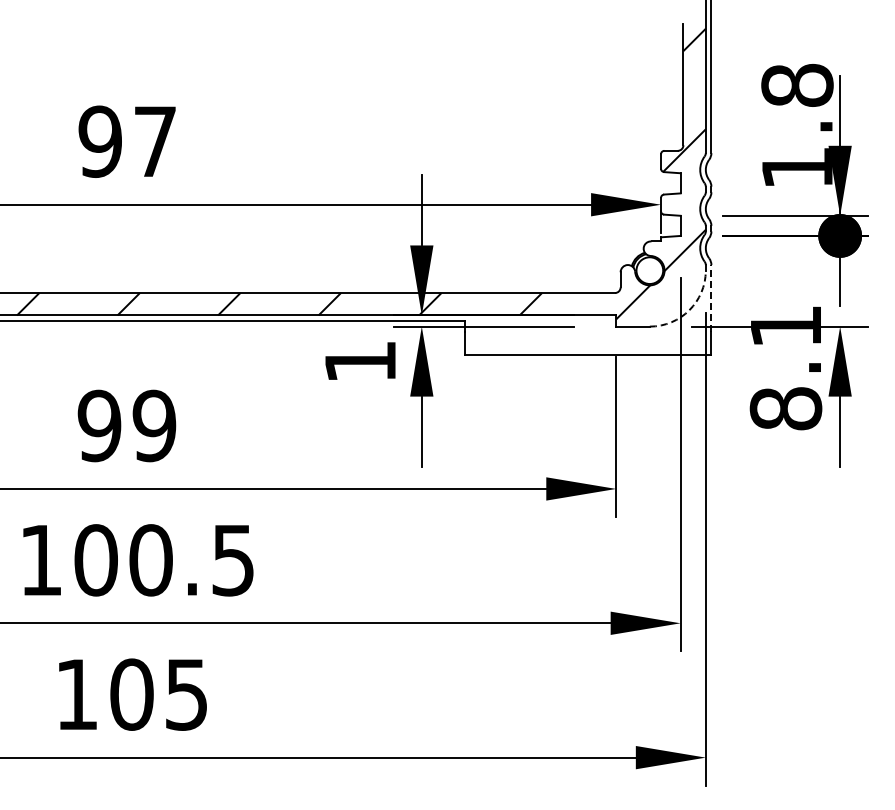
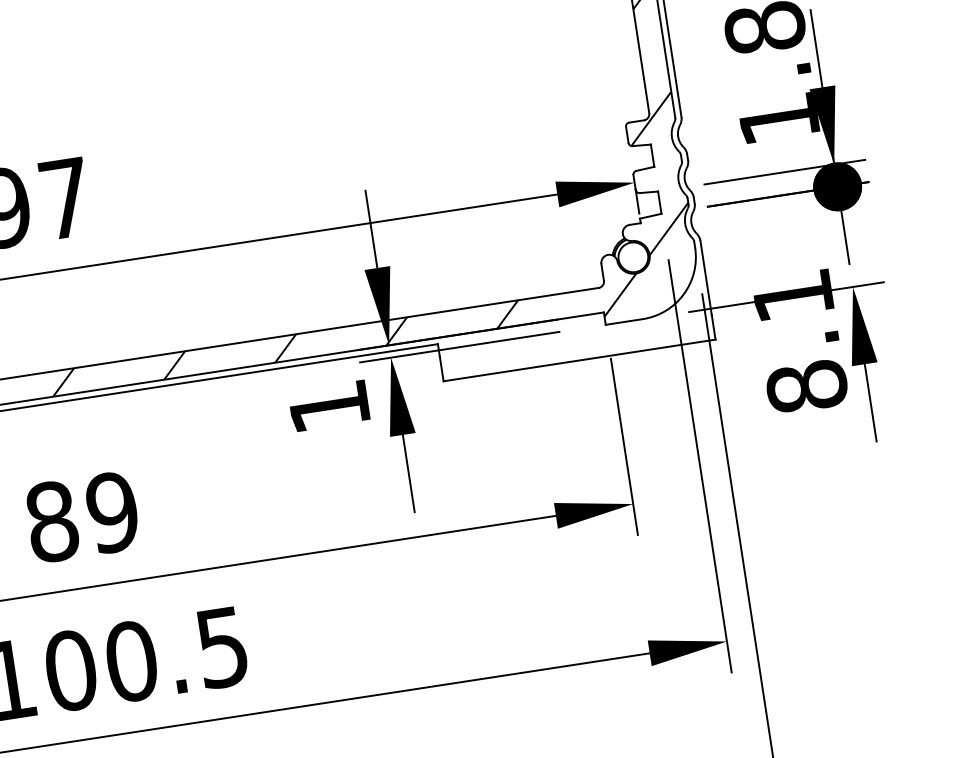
line: (711, 298) -> (706, 277), dashed -> solid
arc: (689, 310) -> (683, 294), dashed -> solid
text: (99, 425) -> (51, 521), 99 -> 89

